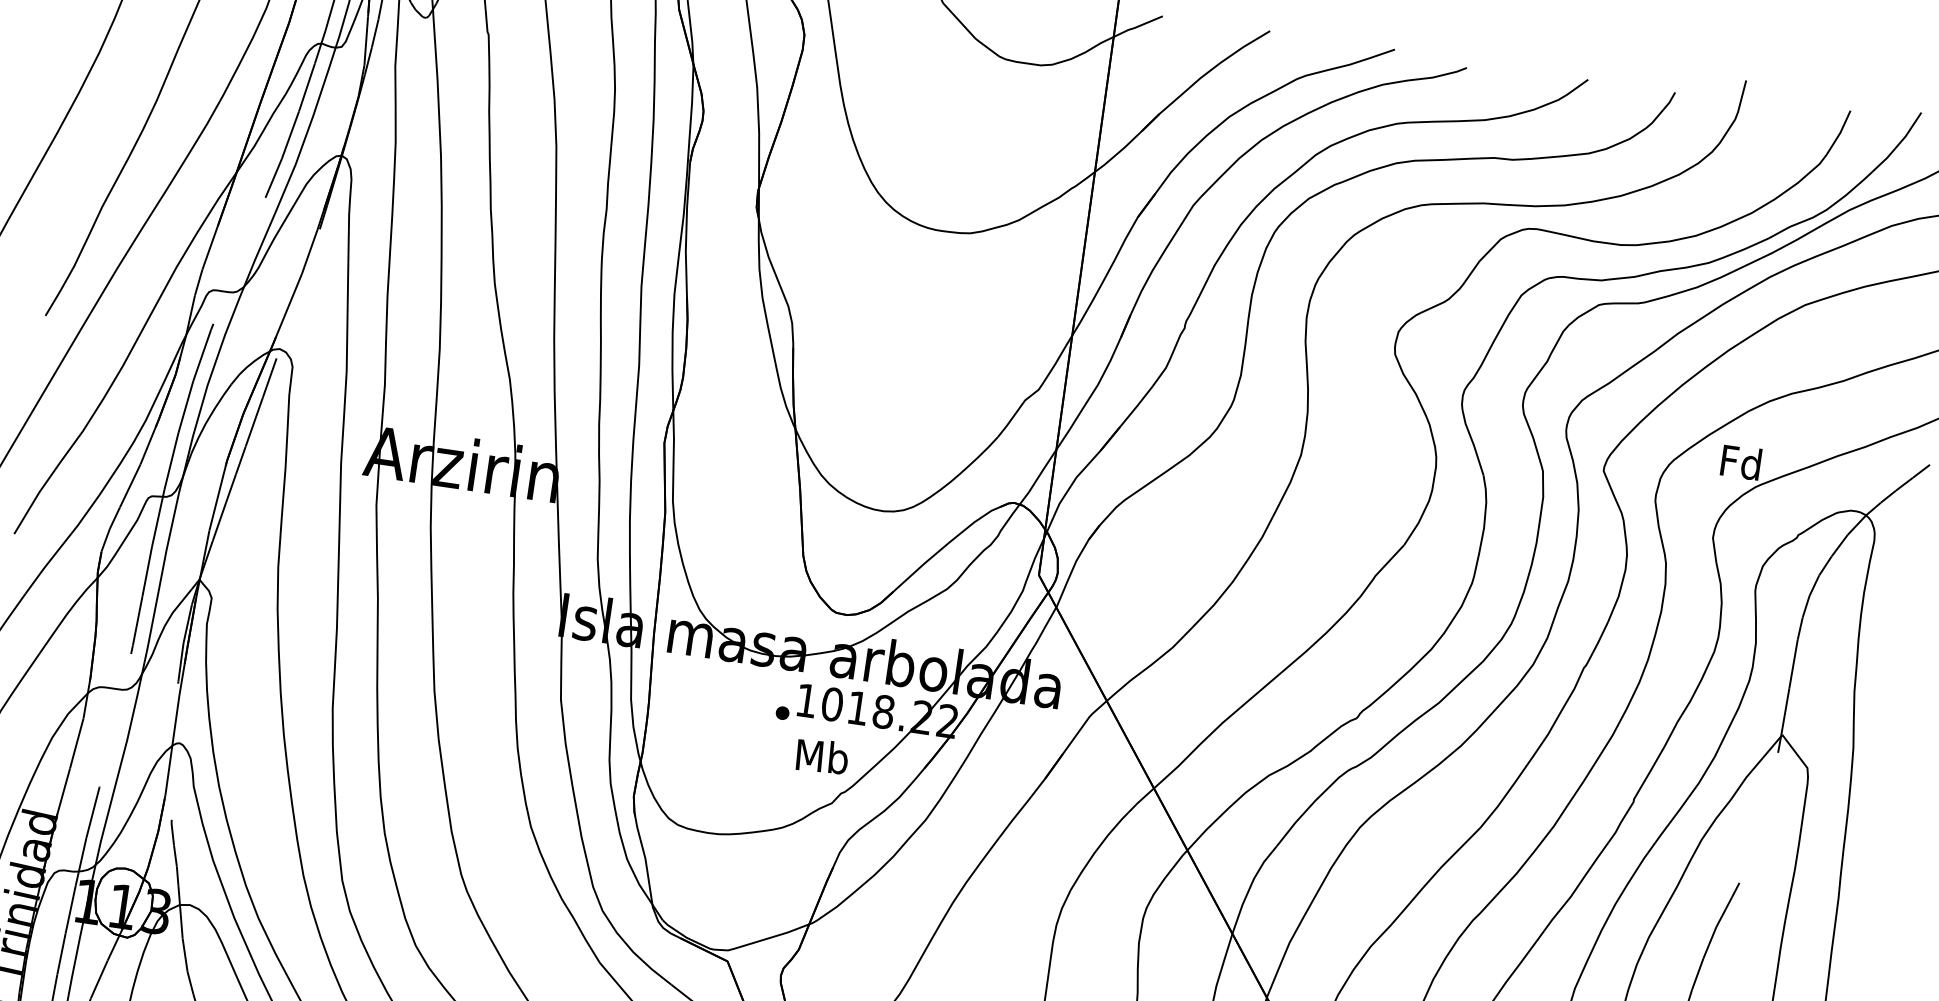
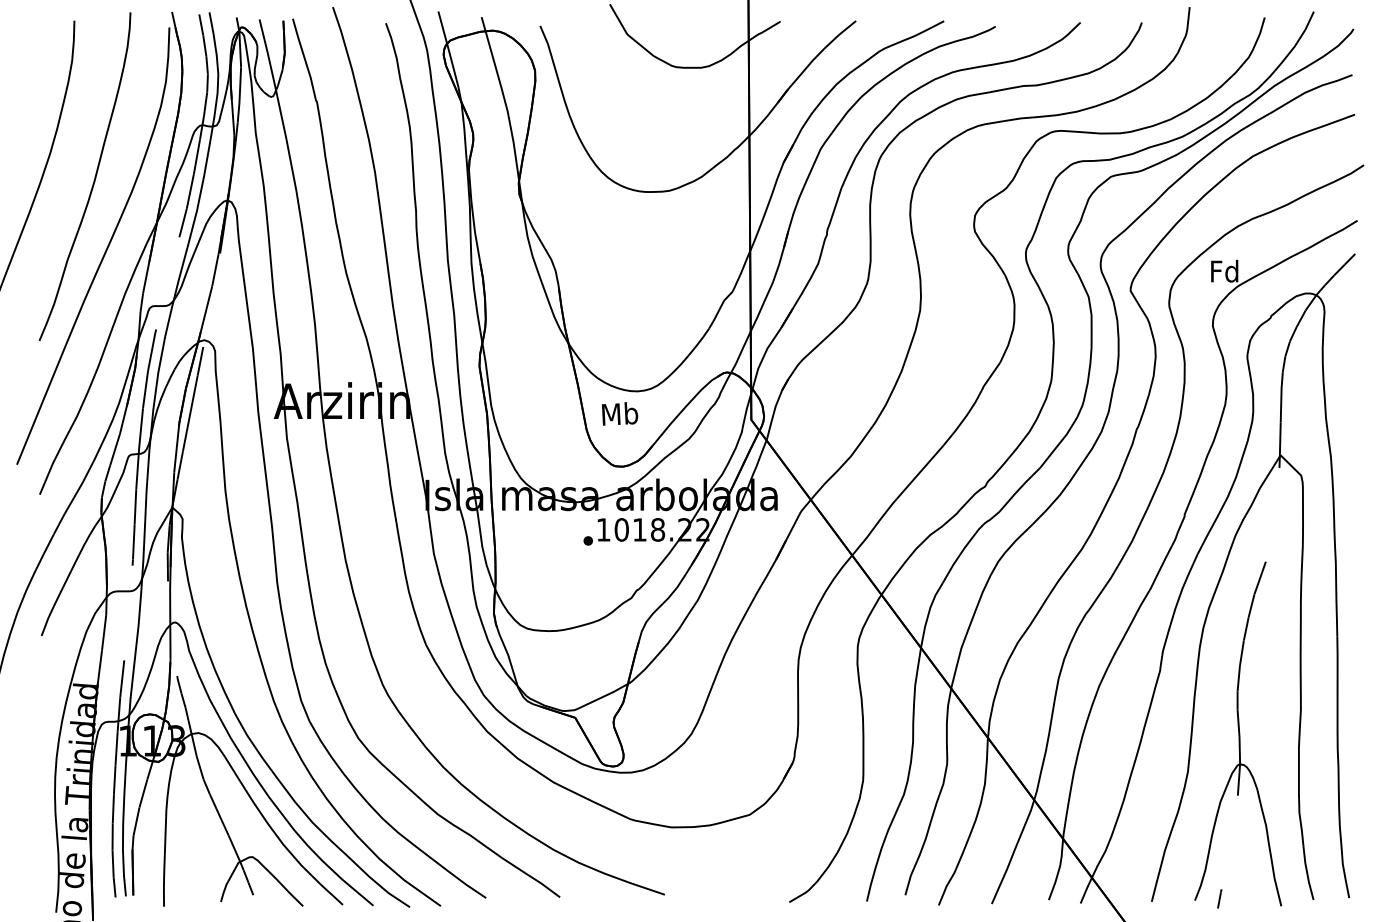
text: (823, 756) -> (620, 413), moved

